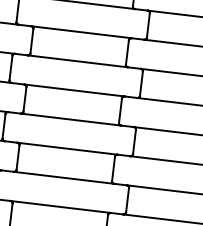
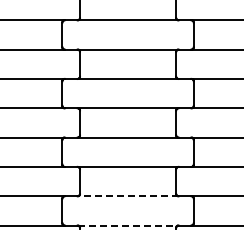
line: (63, 178) -> (127, 196), solid -> dashed
line: (61, 206) -> (128, 225), solid -> dashed

